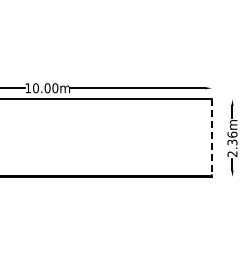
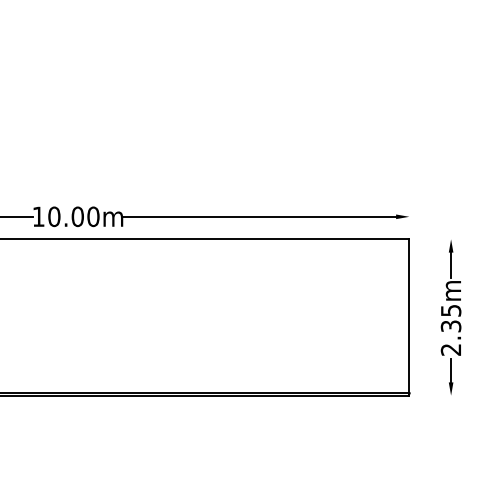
text: (232, 134) -> (451, 310), 2.36m -> 2.35m
line: (211, 138) -> (408, 318), dashed -> solid

